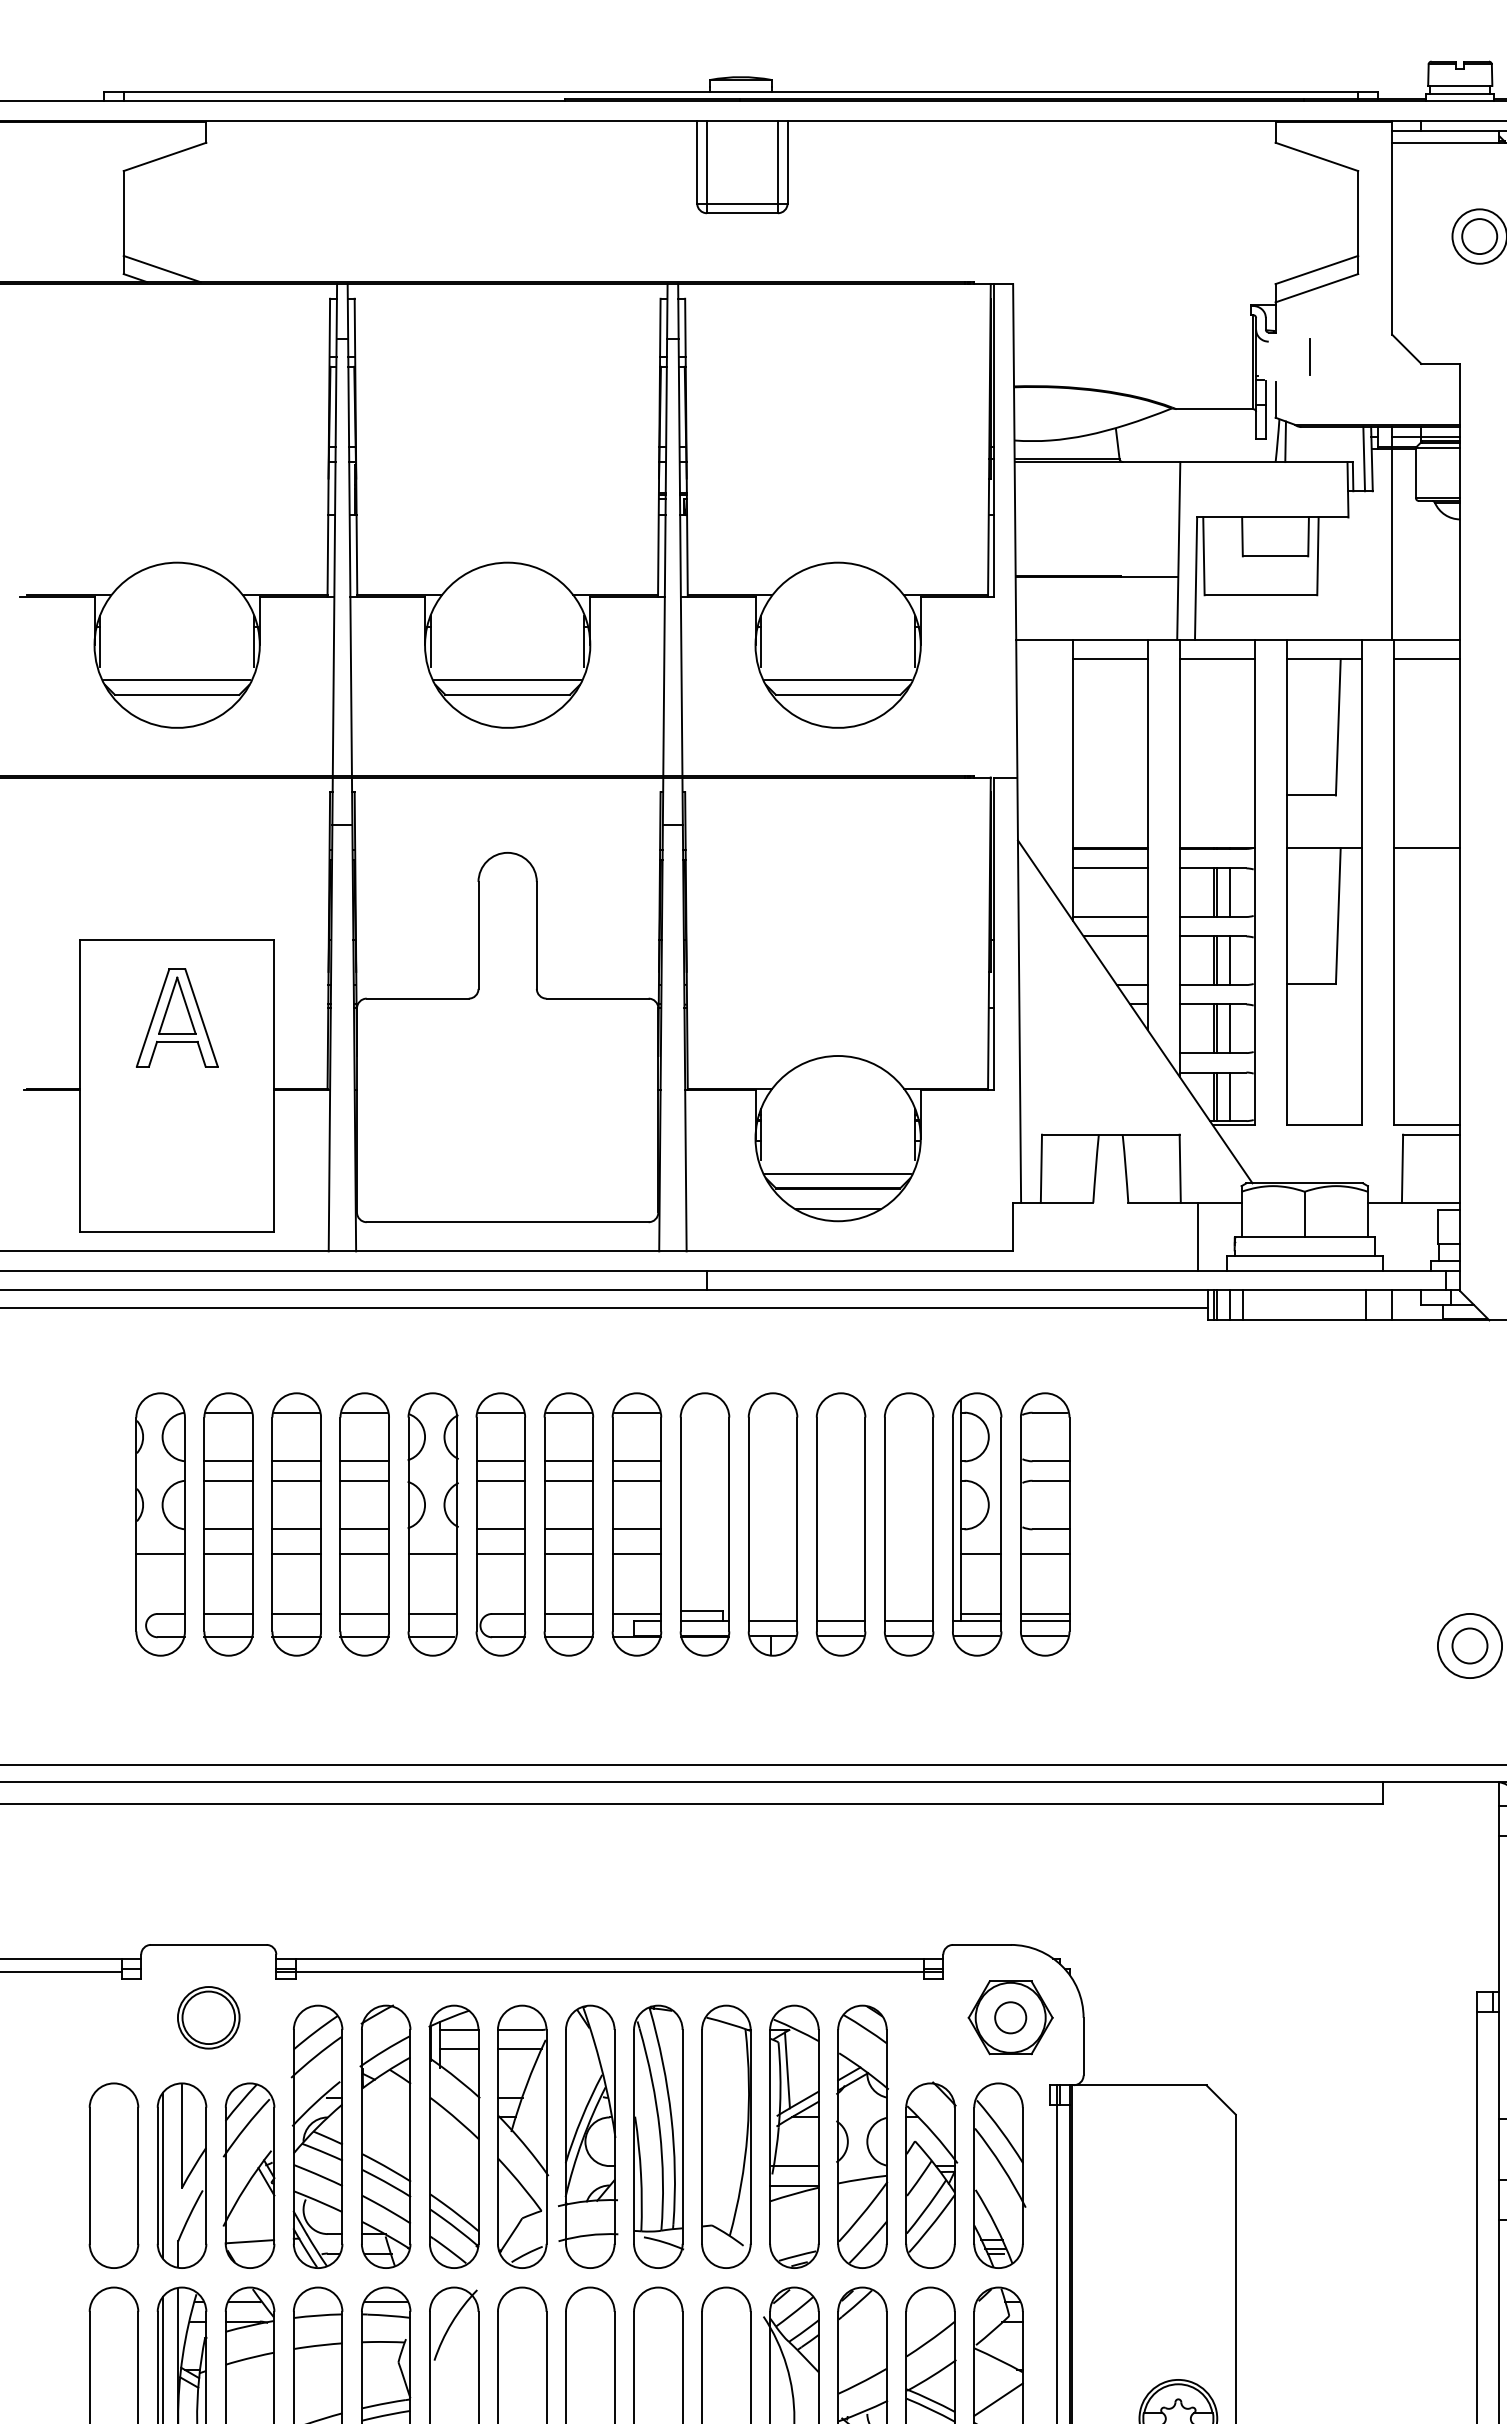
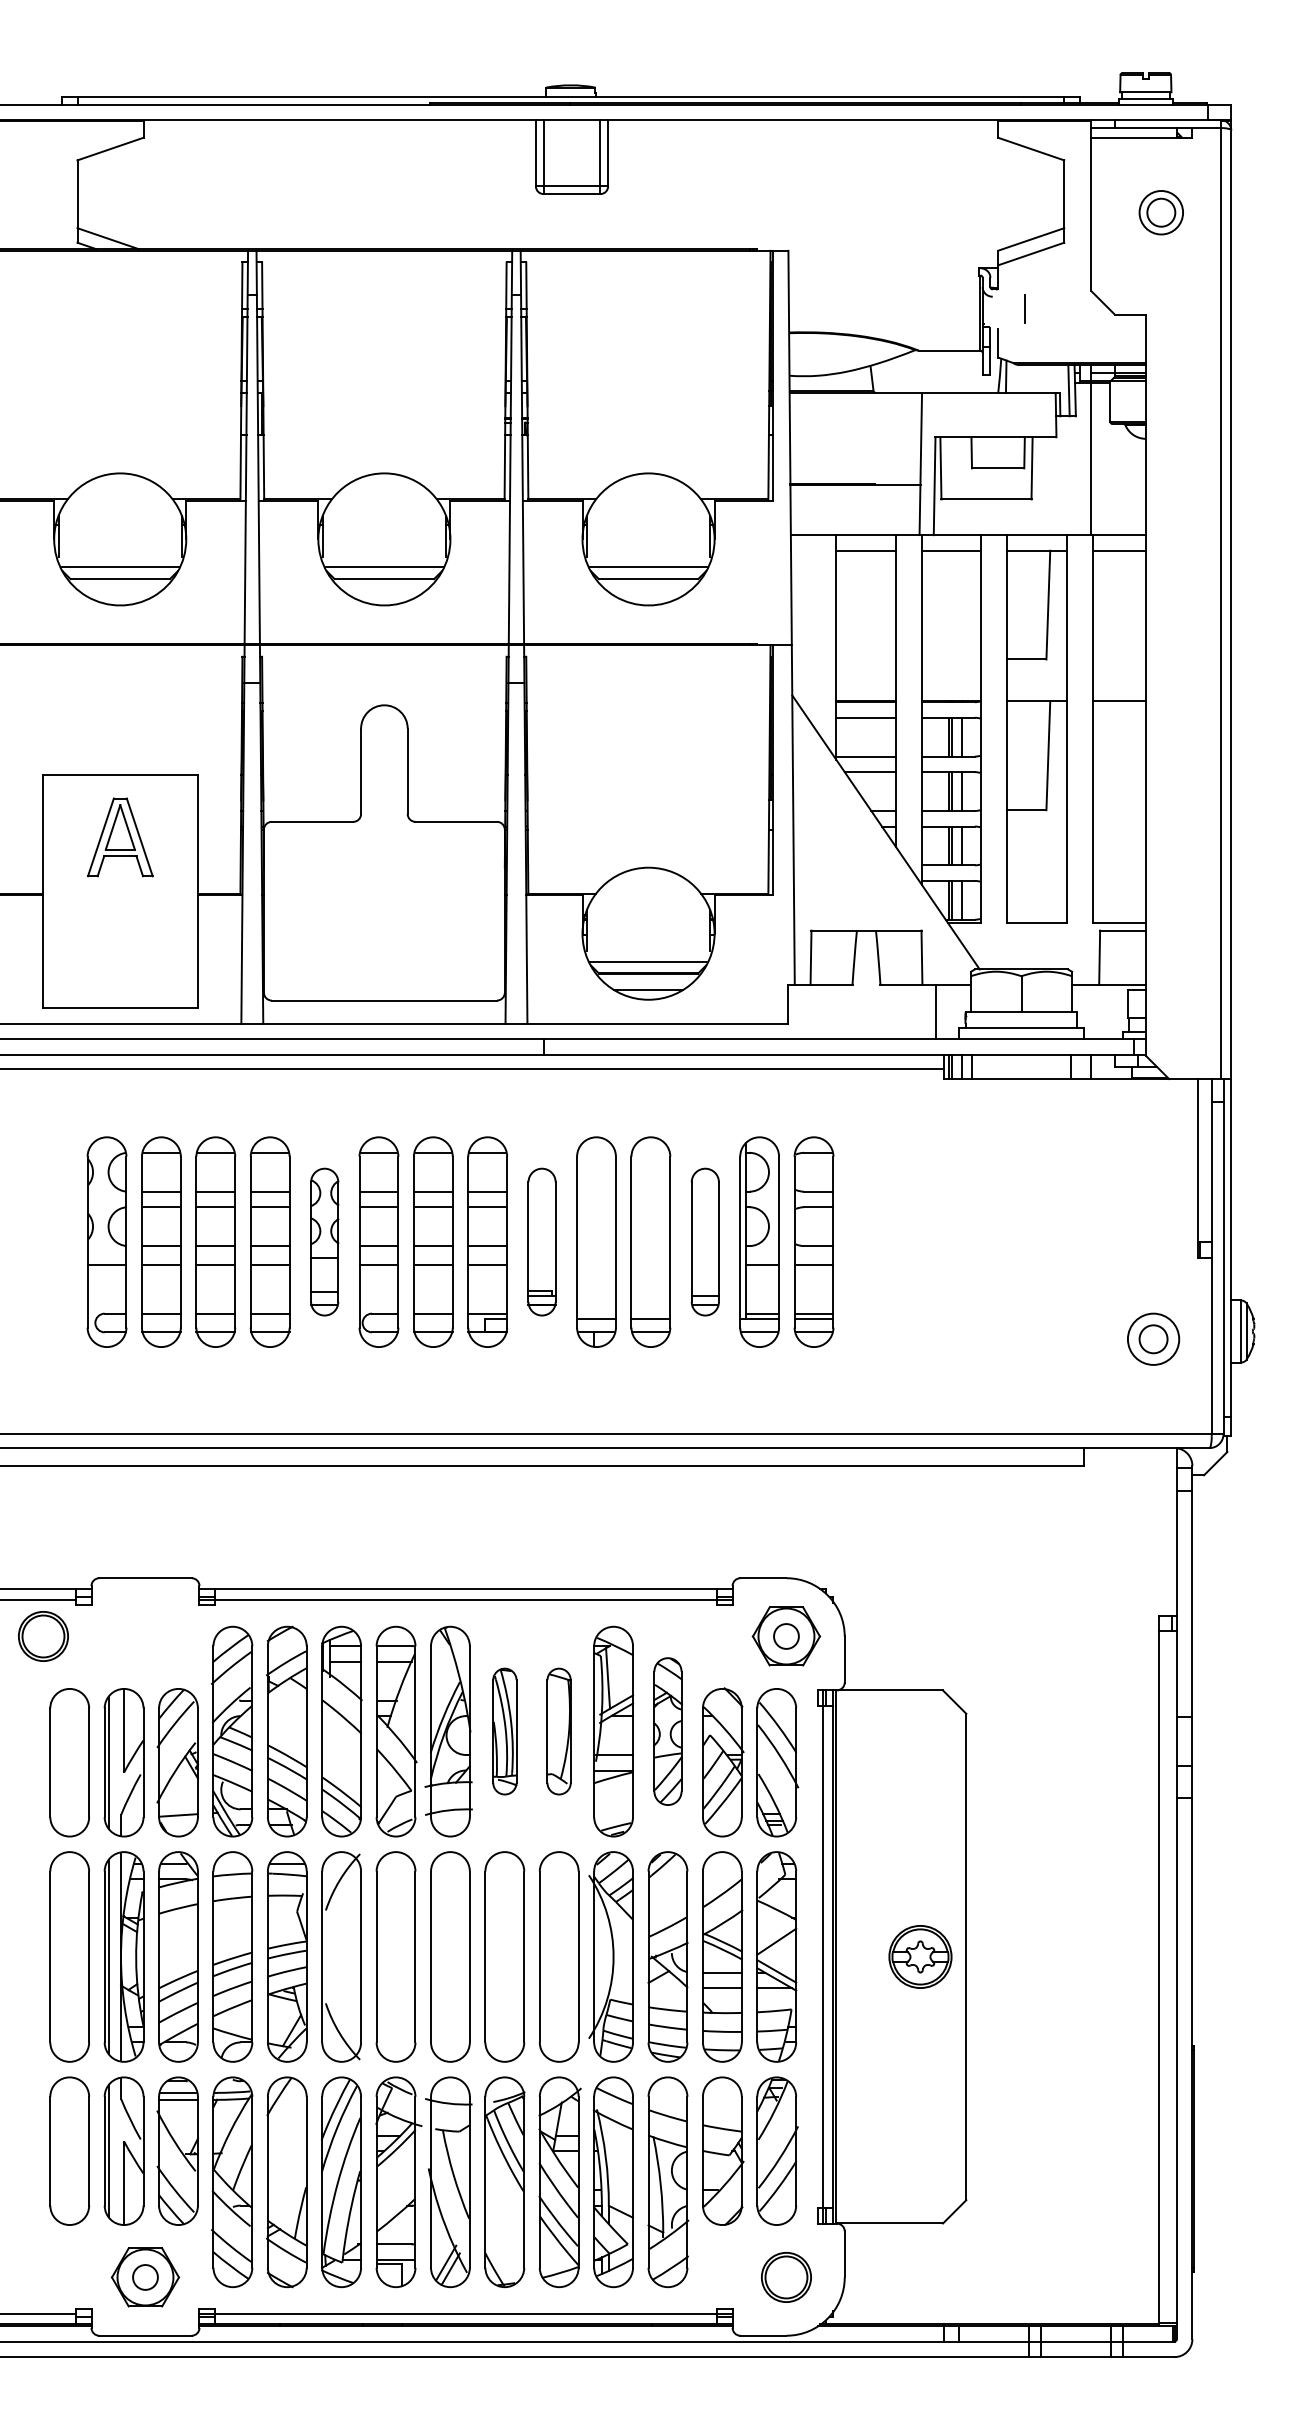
part: (432, 1523) -> (324, 1241), size x0.7
part: (704, 1523) -> (541, 1241), size x0.7
part: (909, 1523) -> (705, 1241), size x0.7
part: (208, 2017) -> (43, 1636), moved
part: (657, 2136) -> (504, 1731), size x0.6
part: (725, 2136) -> (558, 1731), size x0.6
part: (861, 2136) -> (667, 1731), size x0.7

